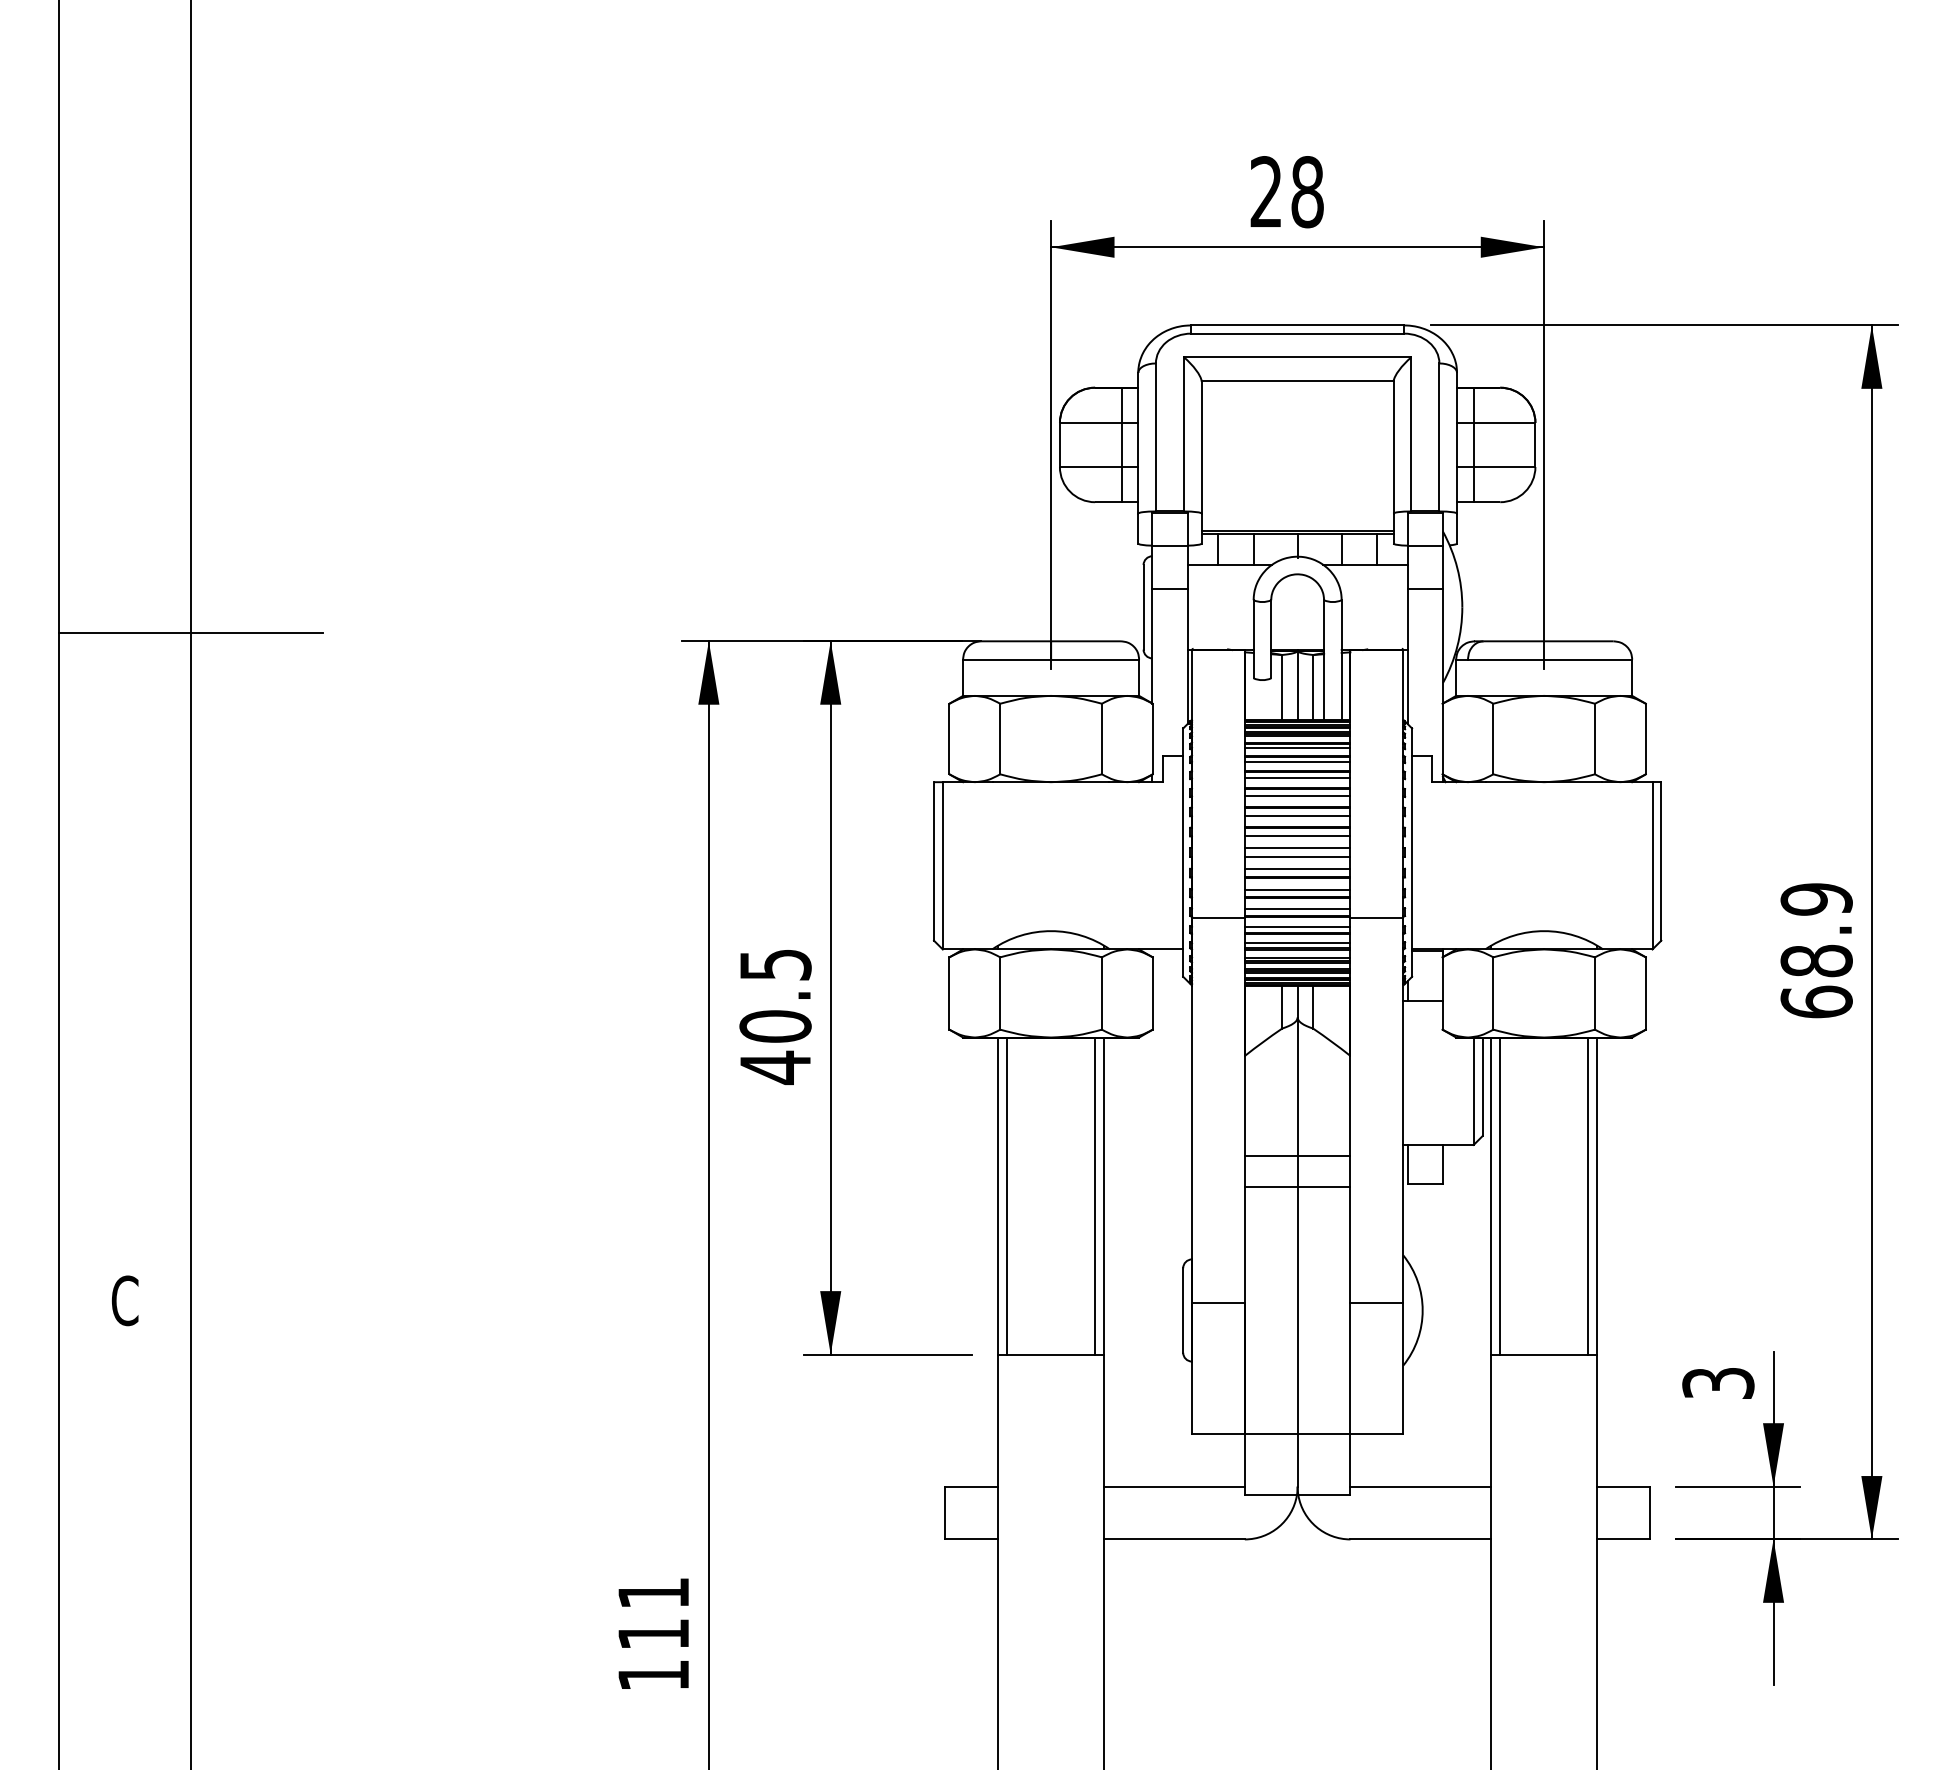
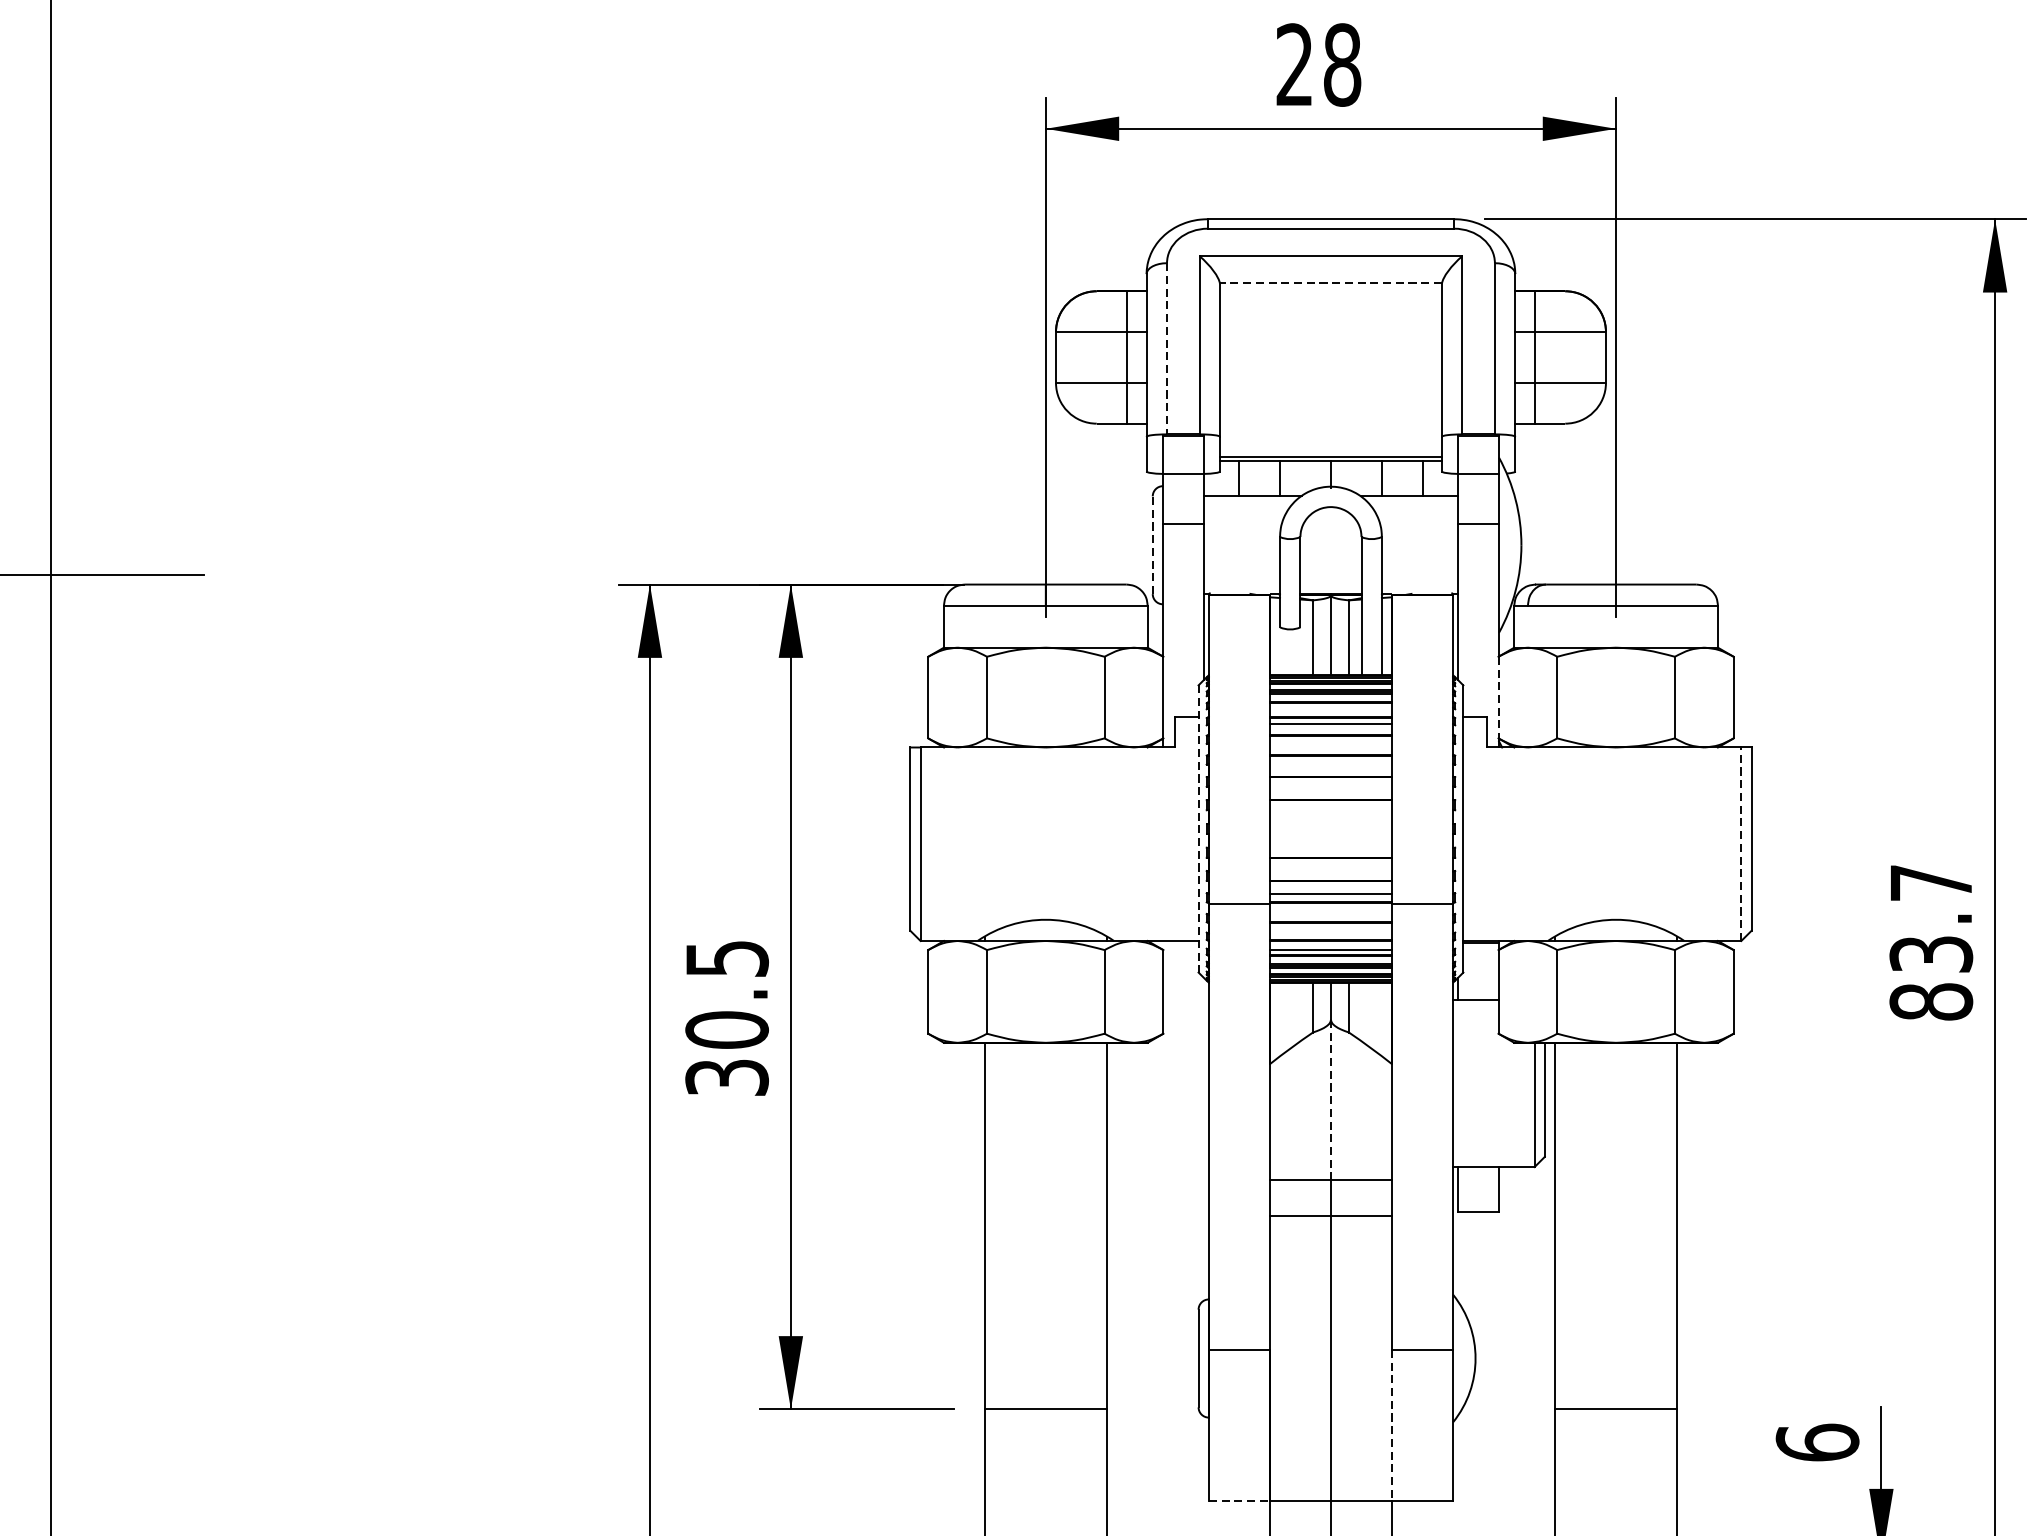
line: (1297, 381) -> (1330, 284), solid -> dashed
line: (1155, 437) -> (1166, 348), solid -> dashed
line: (1143, 606) -> (1152, 544), solid -> dashed
line: (1442, 739) -> (1498, 698), solid -> dashed
line: (1297, 747) -> (1330, 707), removed
line: (1297, 778) -> (1330, 743), removed
line: (1297, 796) -> (1330, 764), removed
line: (1297, 815) -> (1330, 786), removed
line: (1297, 836) -> (1330, 810), removed
line: (1297, 848) -> (1330, 824), removed
line: (1183, 853) -> (1198, 829), solid -> dashed
line: (1297, 857) -> (1330, 834), removed
line: (1652, 865) -> (1741, 843), solid -> dashed
line: (1297, 869) -> (1330, 848), removed
line: (1297, 889) -> (1330, 871), removed
line: (1297, 927) -> (1330, 915), removed
line: (1297, 943) -> (1330, 934), removed
text: (1816, 950) -> (1931, 942), 68.9 -> 83.7
text: (775, 1067) -> (727, 1077), 40.5 -> 30.5
line: (1297, 1087) -> (1330, 1100), solid -> dashed
line: (1007, 1195) -> (995, 1225), removed
line: (1095, 1195) -> (1097, 1225), removed
line: (1500, 1195) -> (1565, 1225), removed
line: (1588, 1195) -> (1667, 1225), removed
line: (1350, 1368) -> (1392, 1425), solid -> dashed
text: (1718, 1382) -> (1817, 1441), 3 -> 6
line: (1218, 1433) -> (1239, 1500), solid -> dashed

